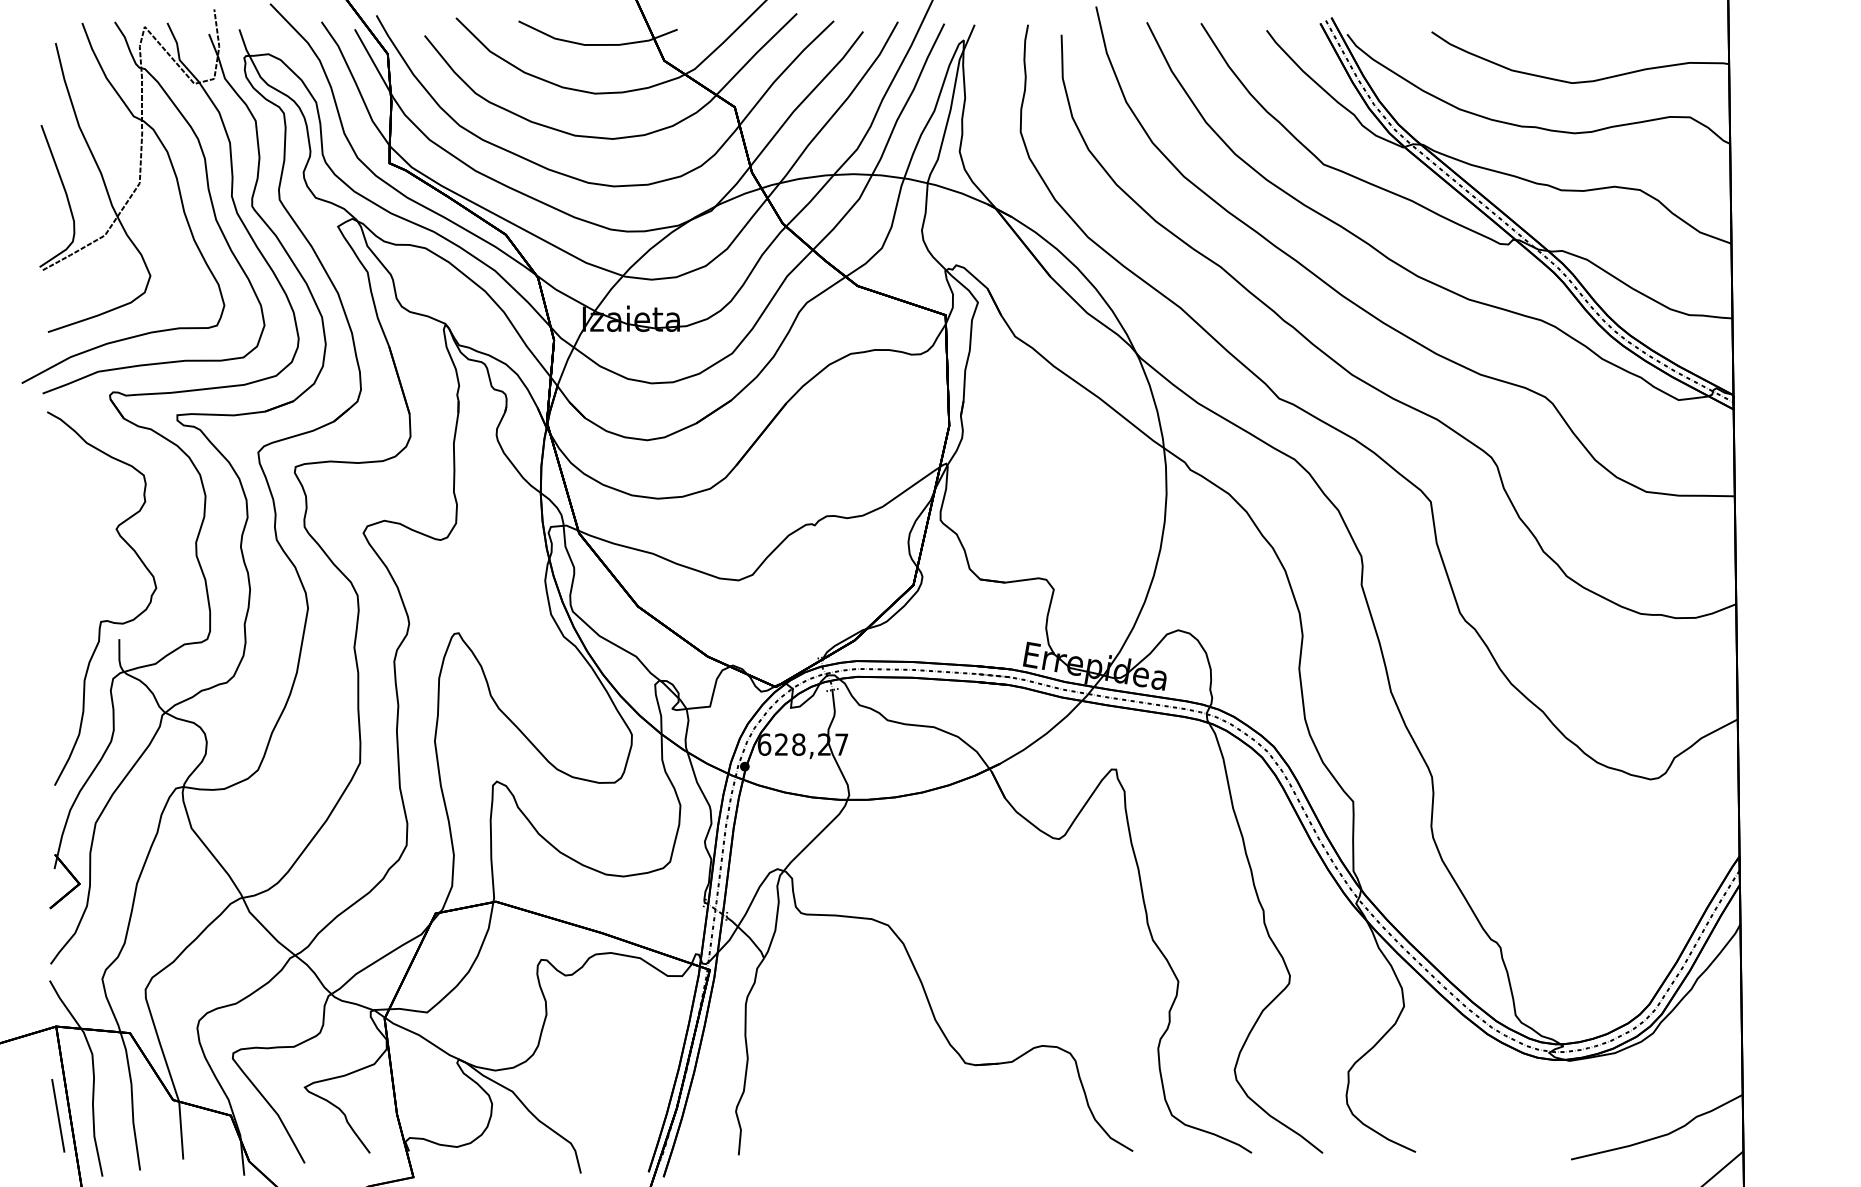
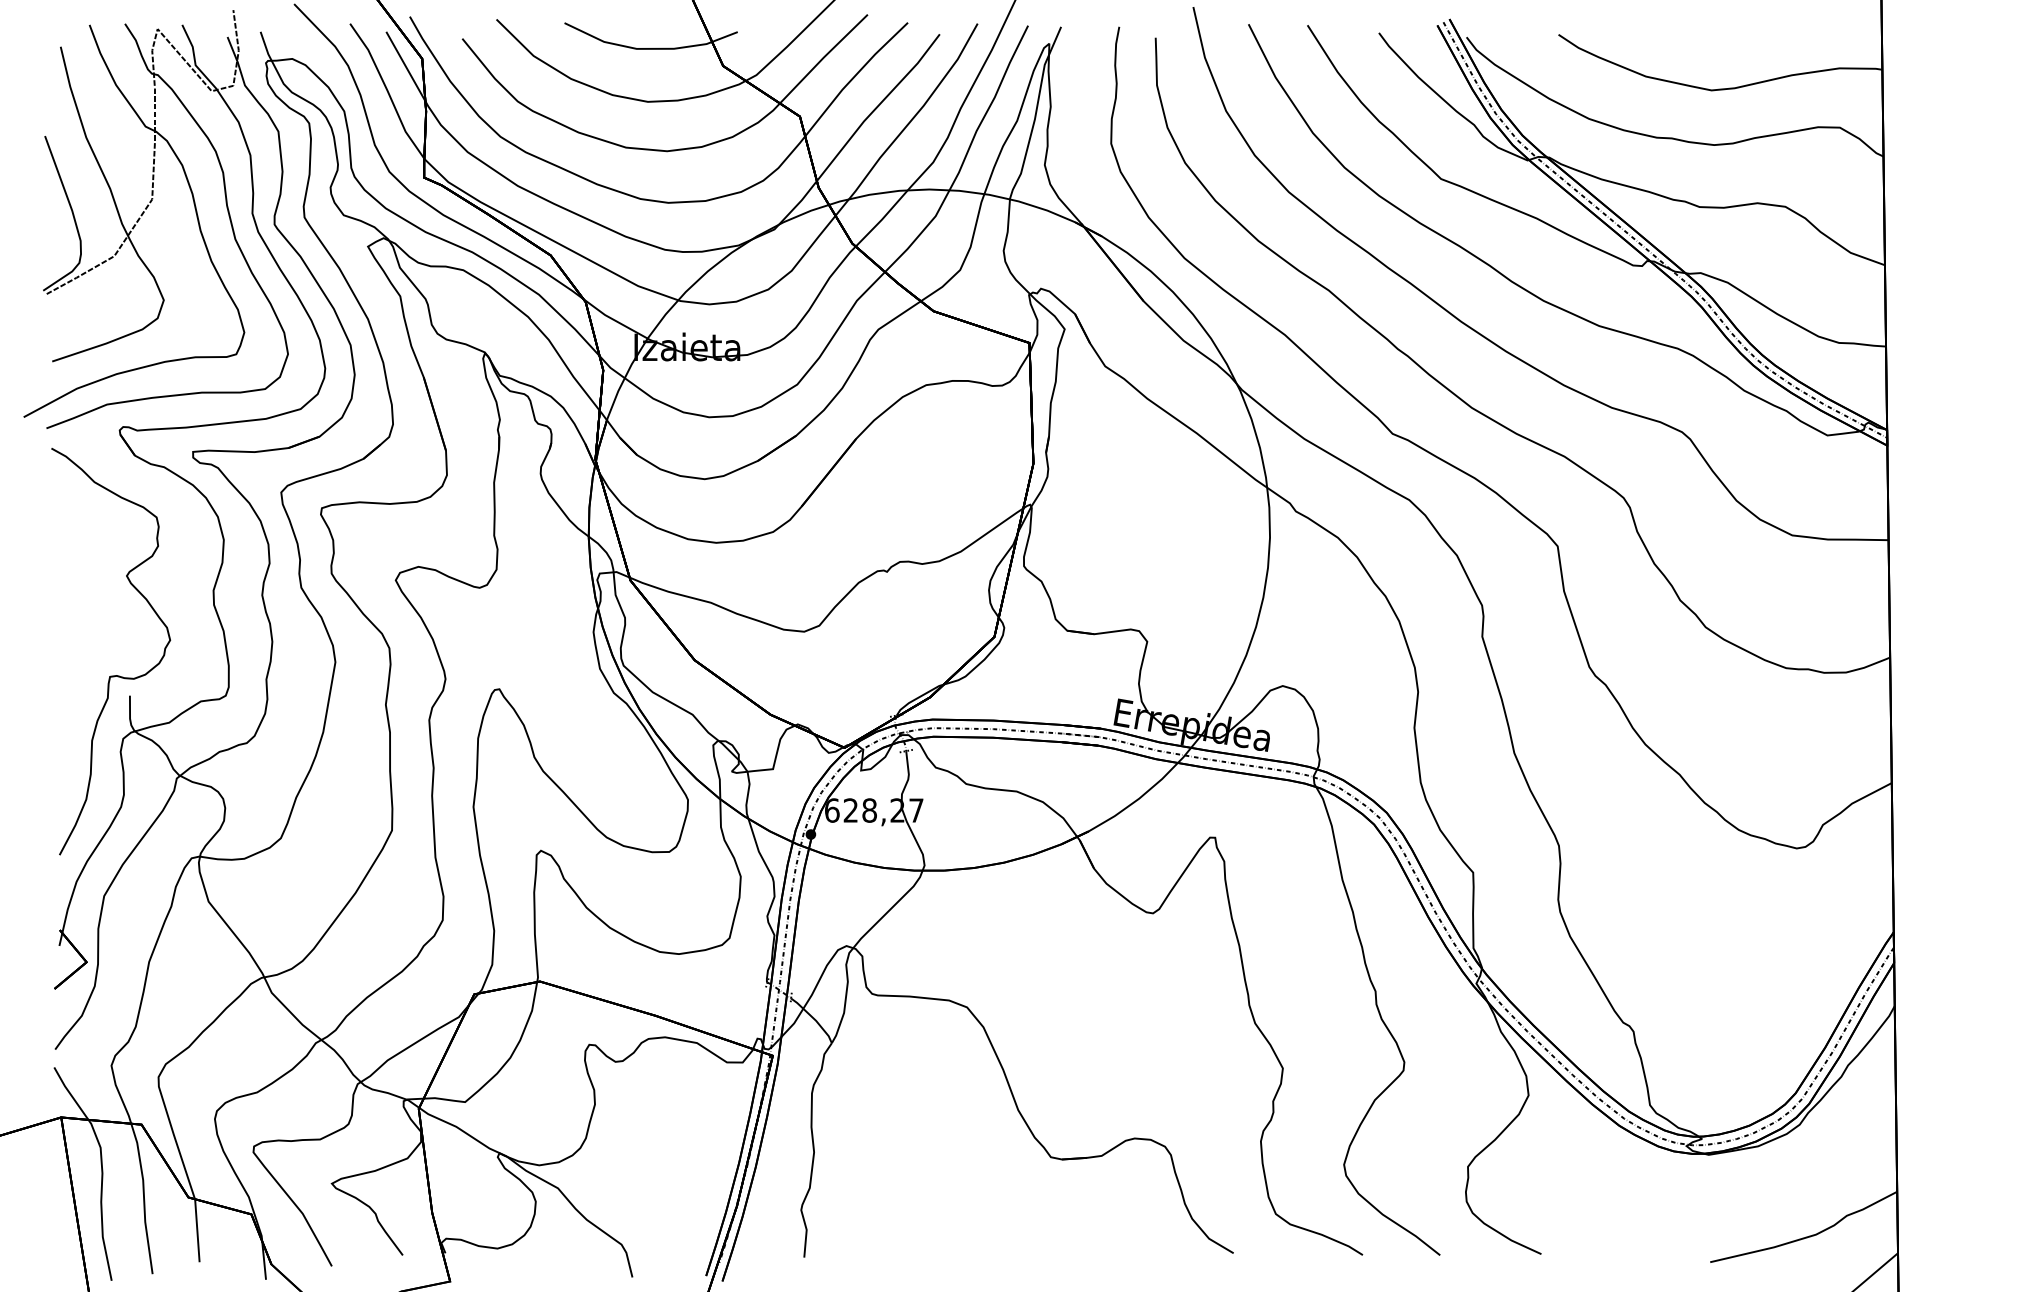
line: (58, 1115) -> (63, 1214), removed

